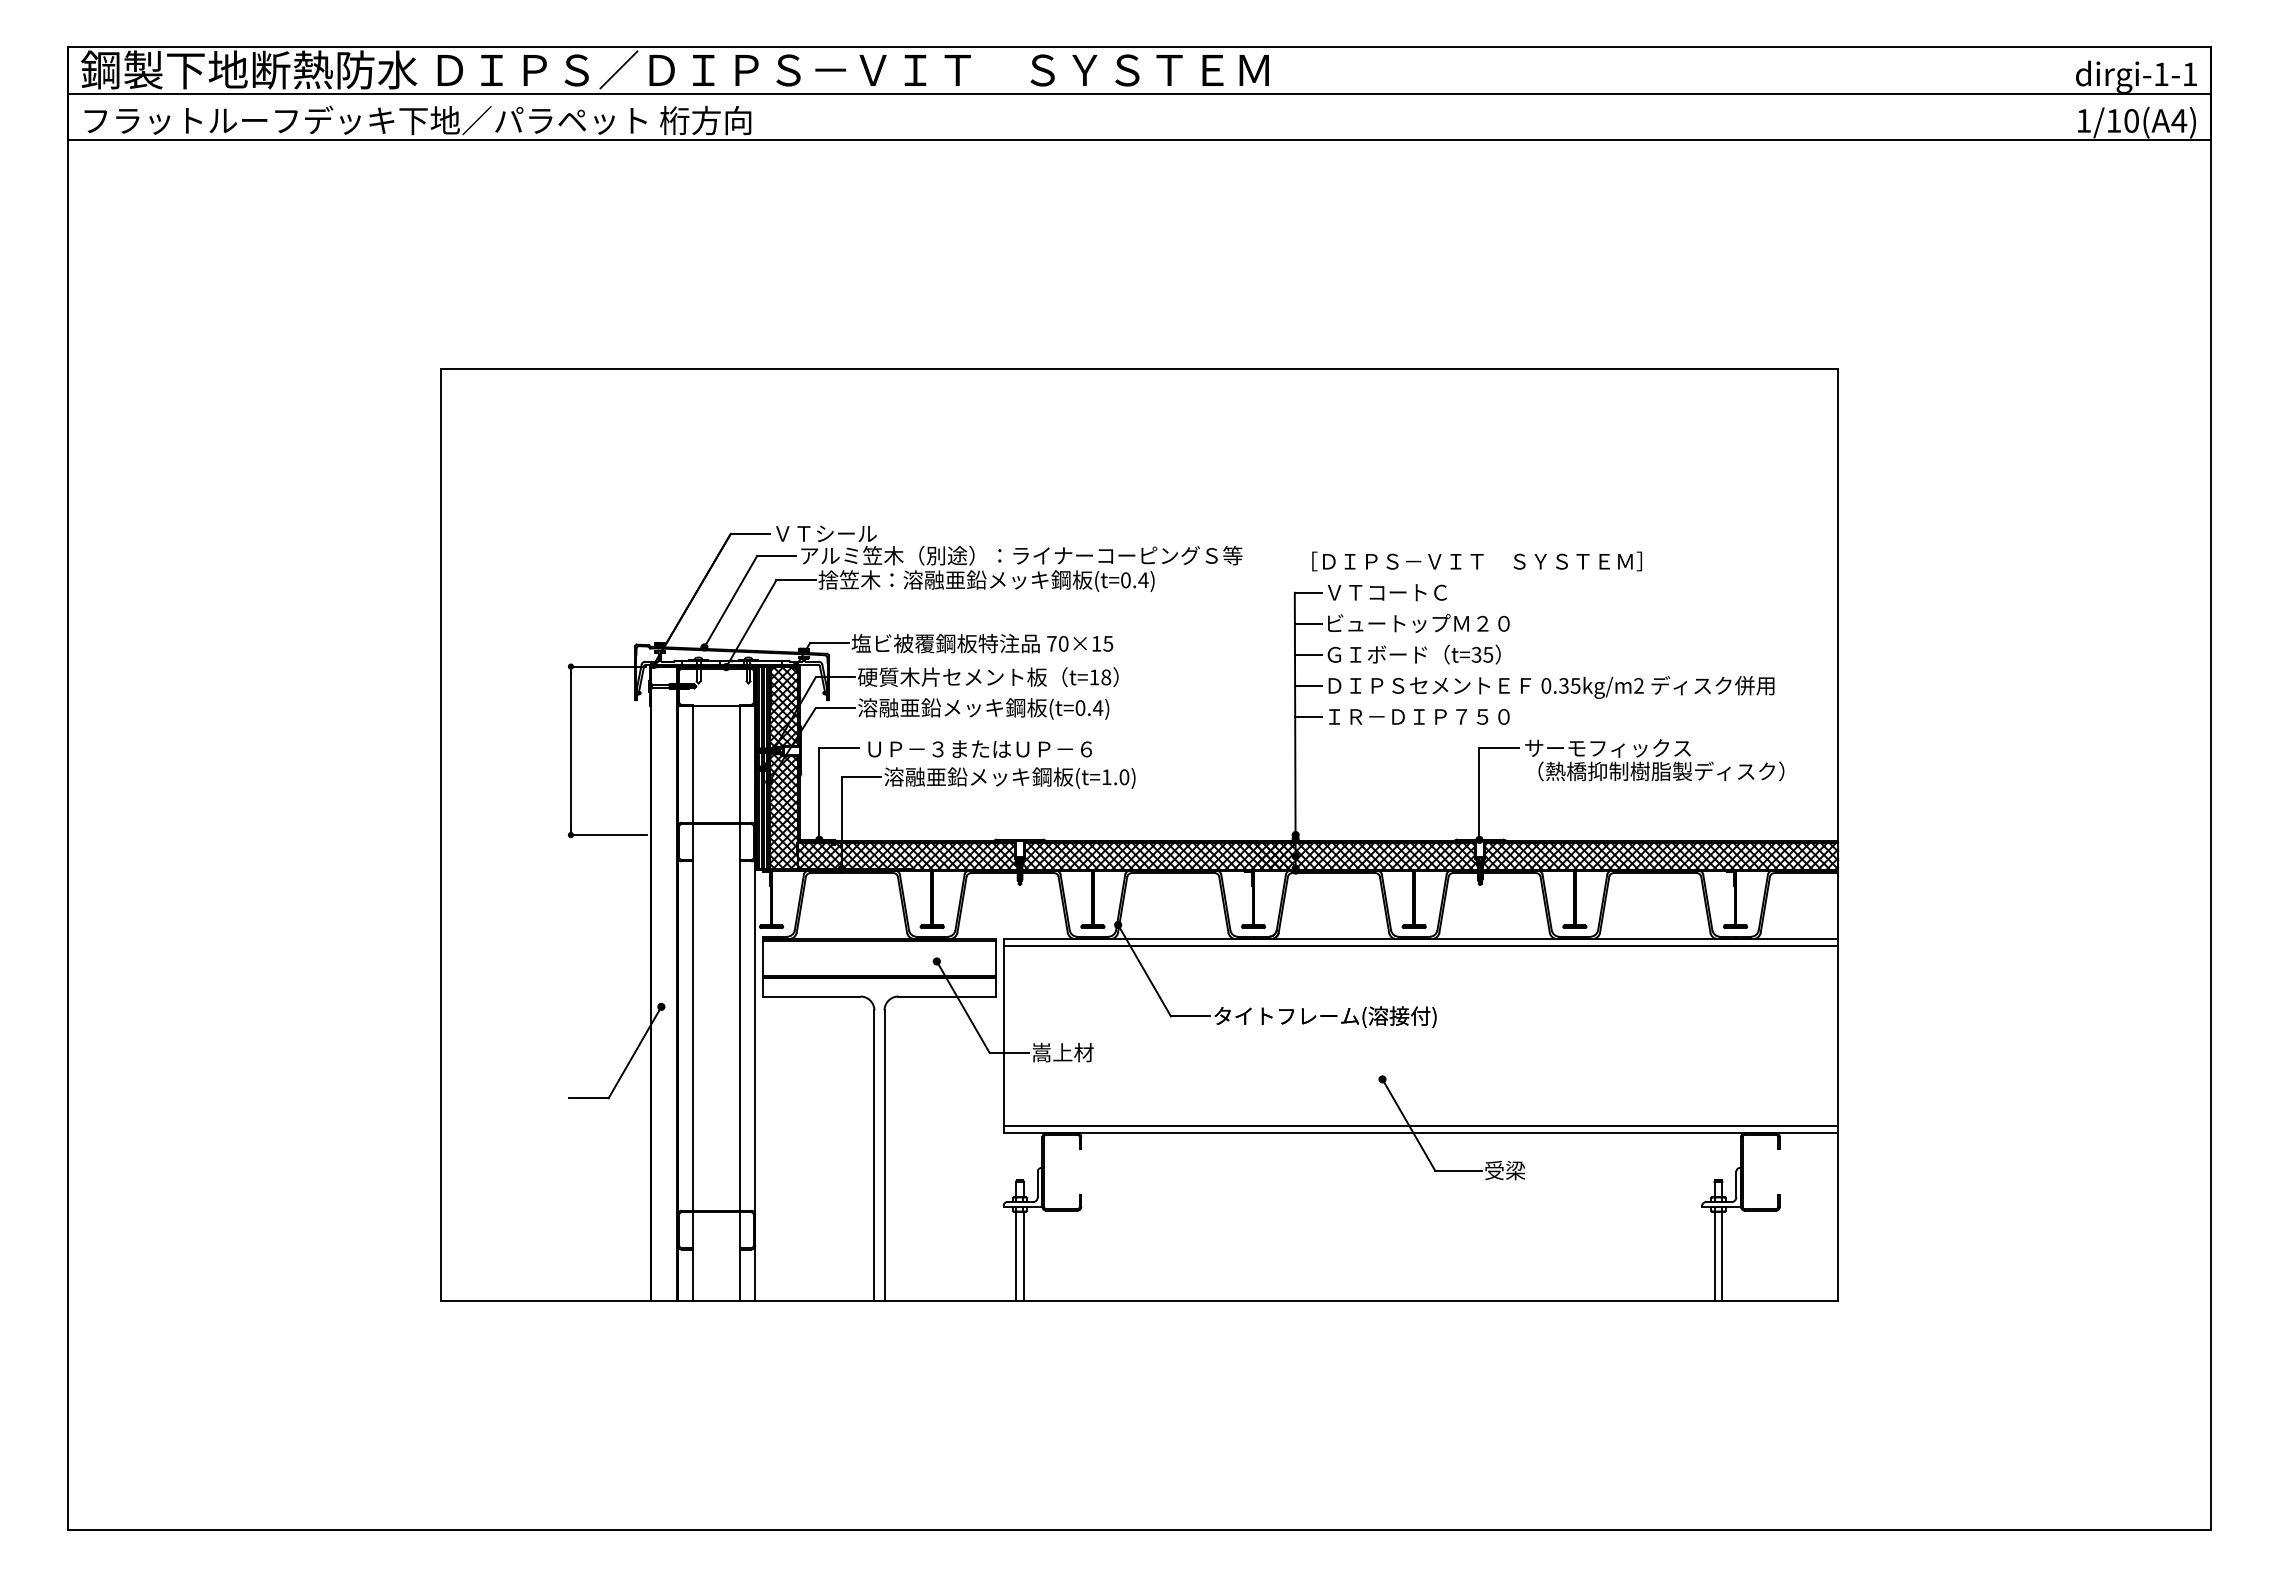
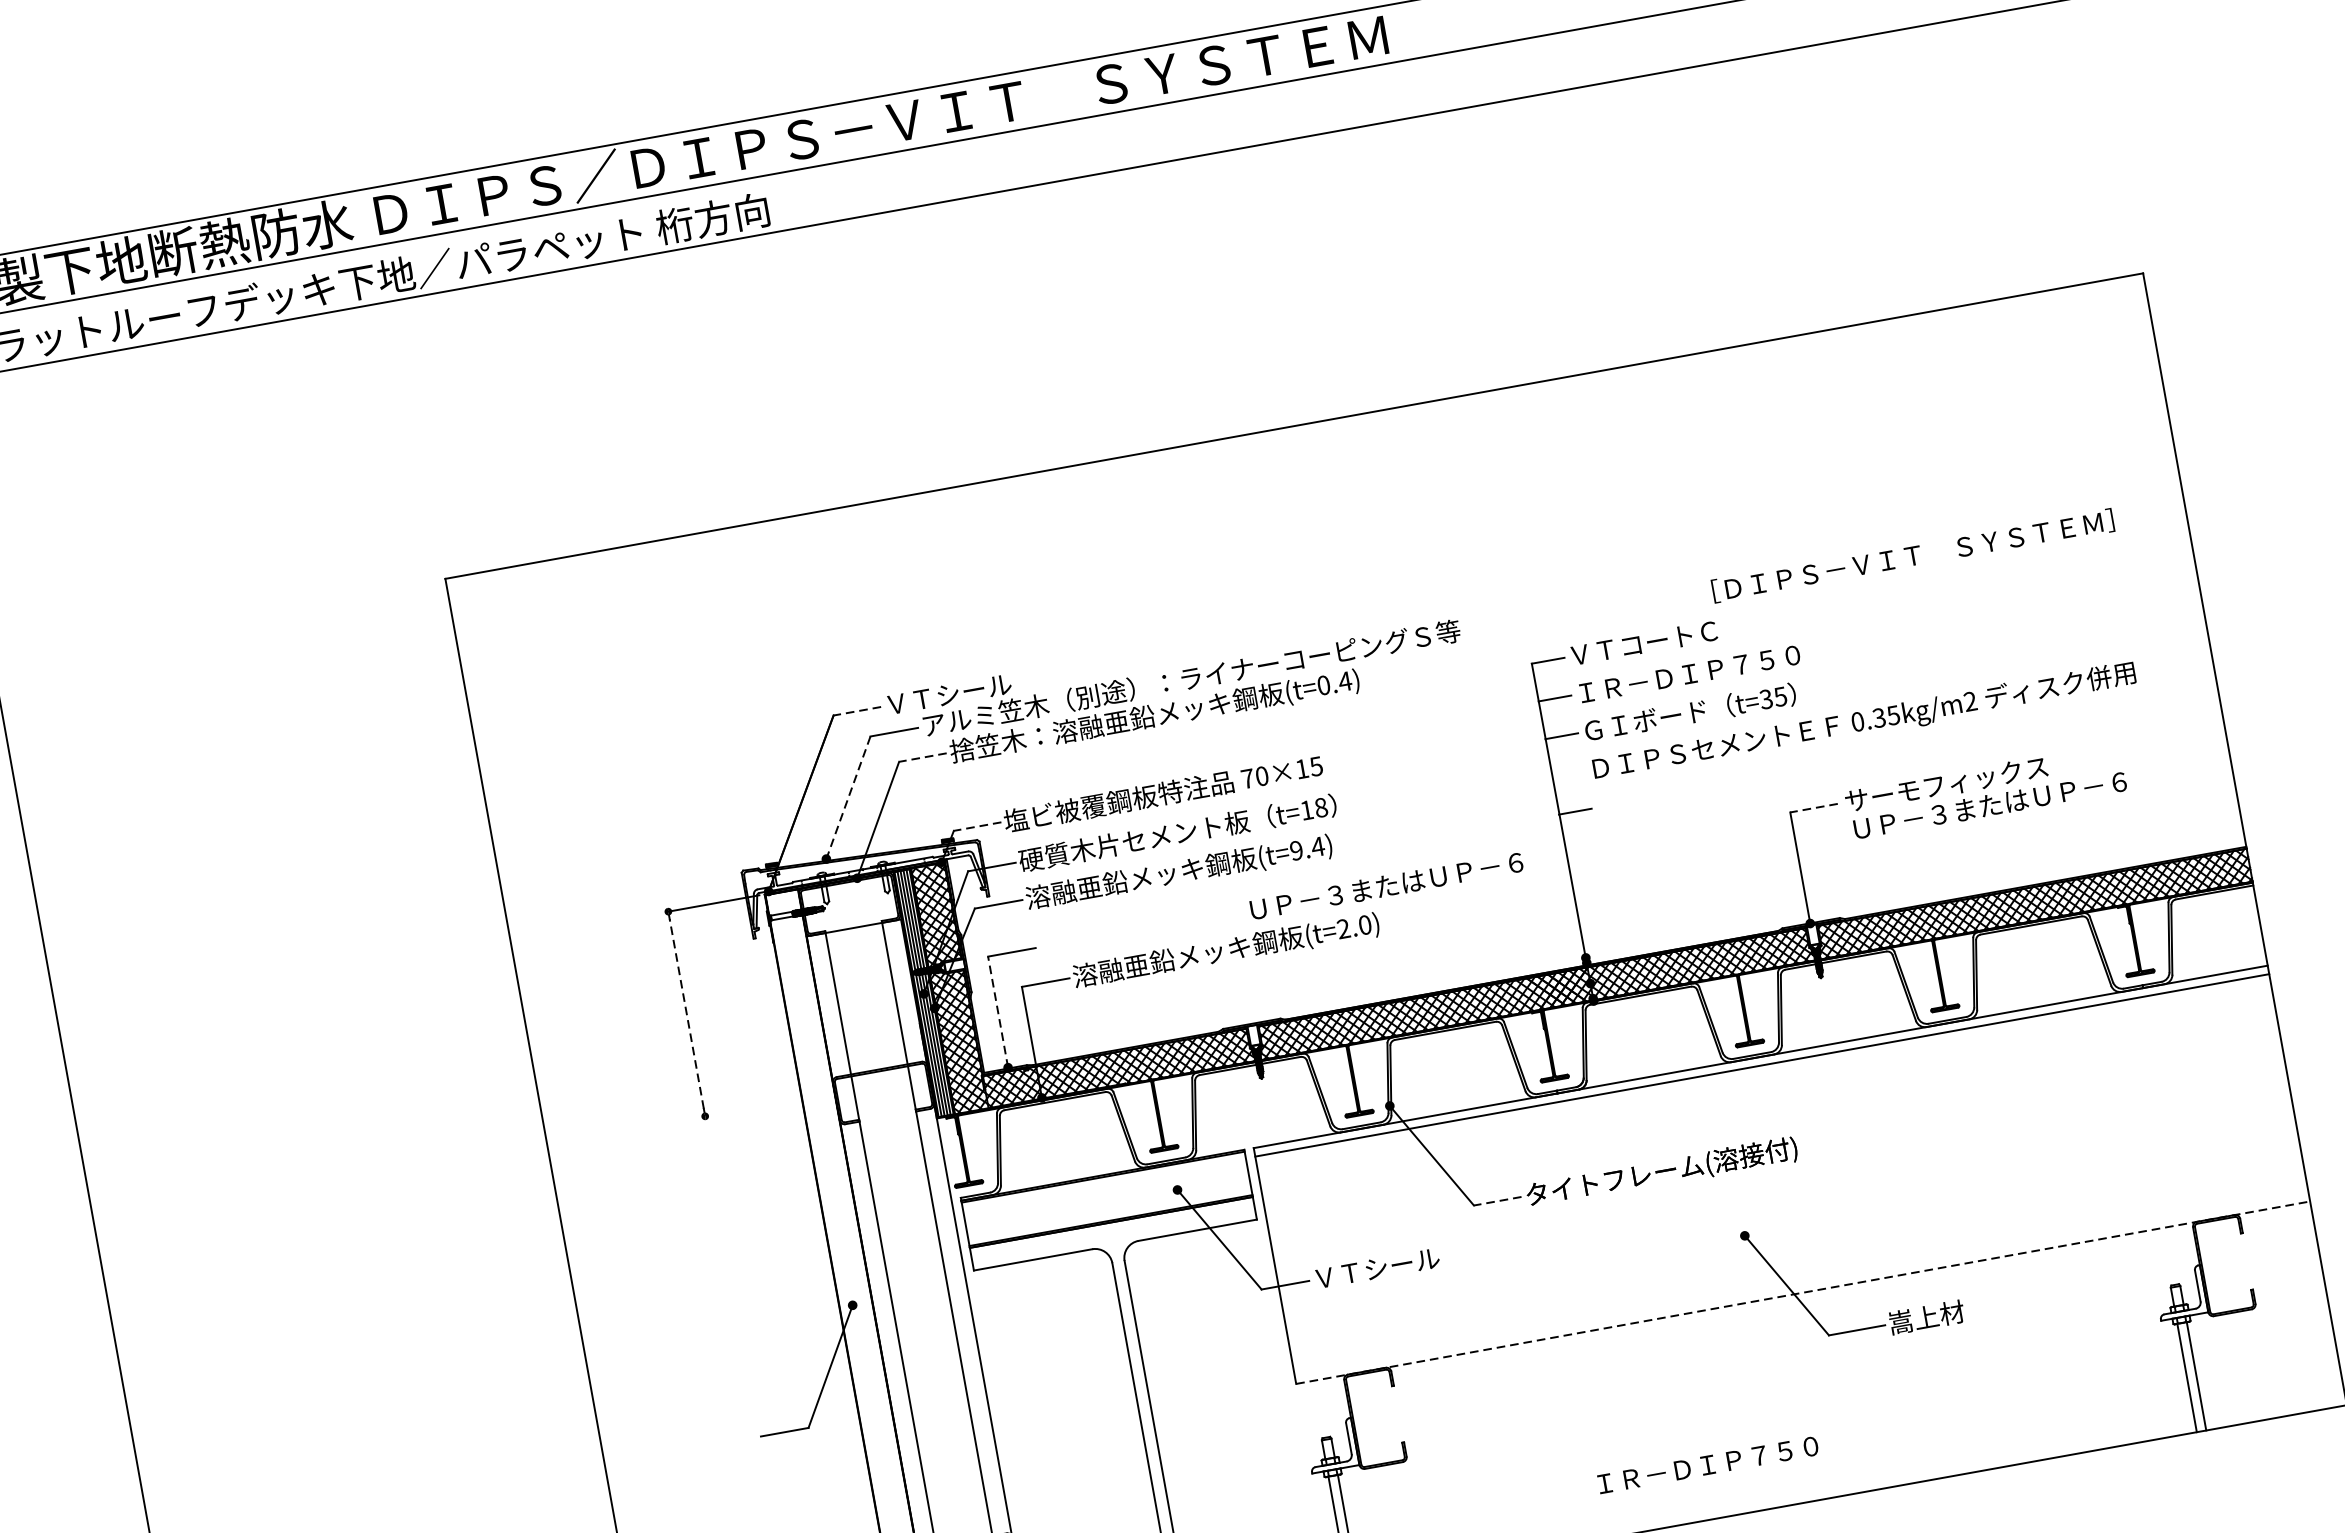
line: (750, 533) -> (857, 710), solid -> dashed
text: (1476, 561) -> (1912, 555), moved
line: (795, 580) -> (922, 757), solid -> dashed
line: (730, 601) -> (848, 797), solid -> dashed
text: (1408, 623) -> (1676, 676), ビュートップＭ２０ -> ＩＲ－ＤＩＰ７５０
line: (829, 643) -> (977, 827), solid -> dashed
line: (1307, 685) -> (1567, 773), removed
text: (1080, 707) -> (1296, 849), (t=0.4) -> (t=9.4)
text: (1419, 716) -> (1708, 1464), moved
line: (1499, 748) -> (1814, 808), solid -> dashed
text: (979, 749) -> (1385, 886), moved
line: (570, 750) -> (686, 1013), solid -> dashed
text: (1656, 771) -> (2010, 801), （熱橋抑制樹脂製ディスク） -> ＵＰ－３またはＵＰ－６
text: (1106, 776) -> (1343, 928), (t=1.0) -> (t=2.0)
line: (819, 794) -> (998, 1012), solid -> dashed
line: (608, 835) -> (750, 1108), removed
line: (1190, 1016) -> (1497, 1201), solid -> dashed
text: (1083, 1052) -> (1375, 1268), 嵩上材 -> ＶＴシール
line: (1420, 1126) -> (1801, 1284), removed
line: (1421, 1133) -> (1804, 1293), solid -> dashed
text: (1515, 1170) -> (1926, 1317), 受梁 -> 嵩上材

